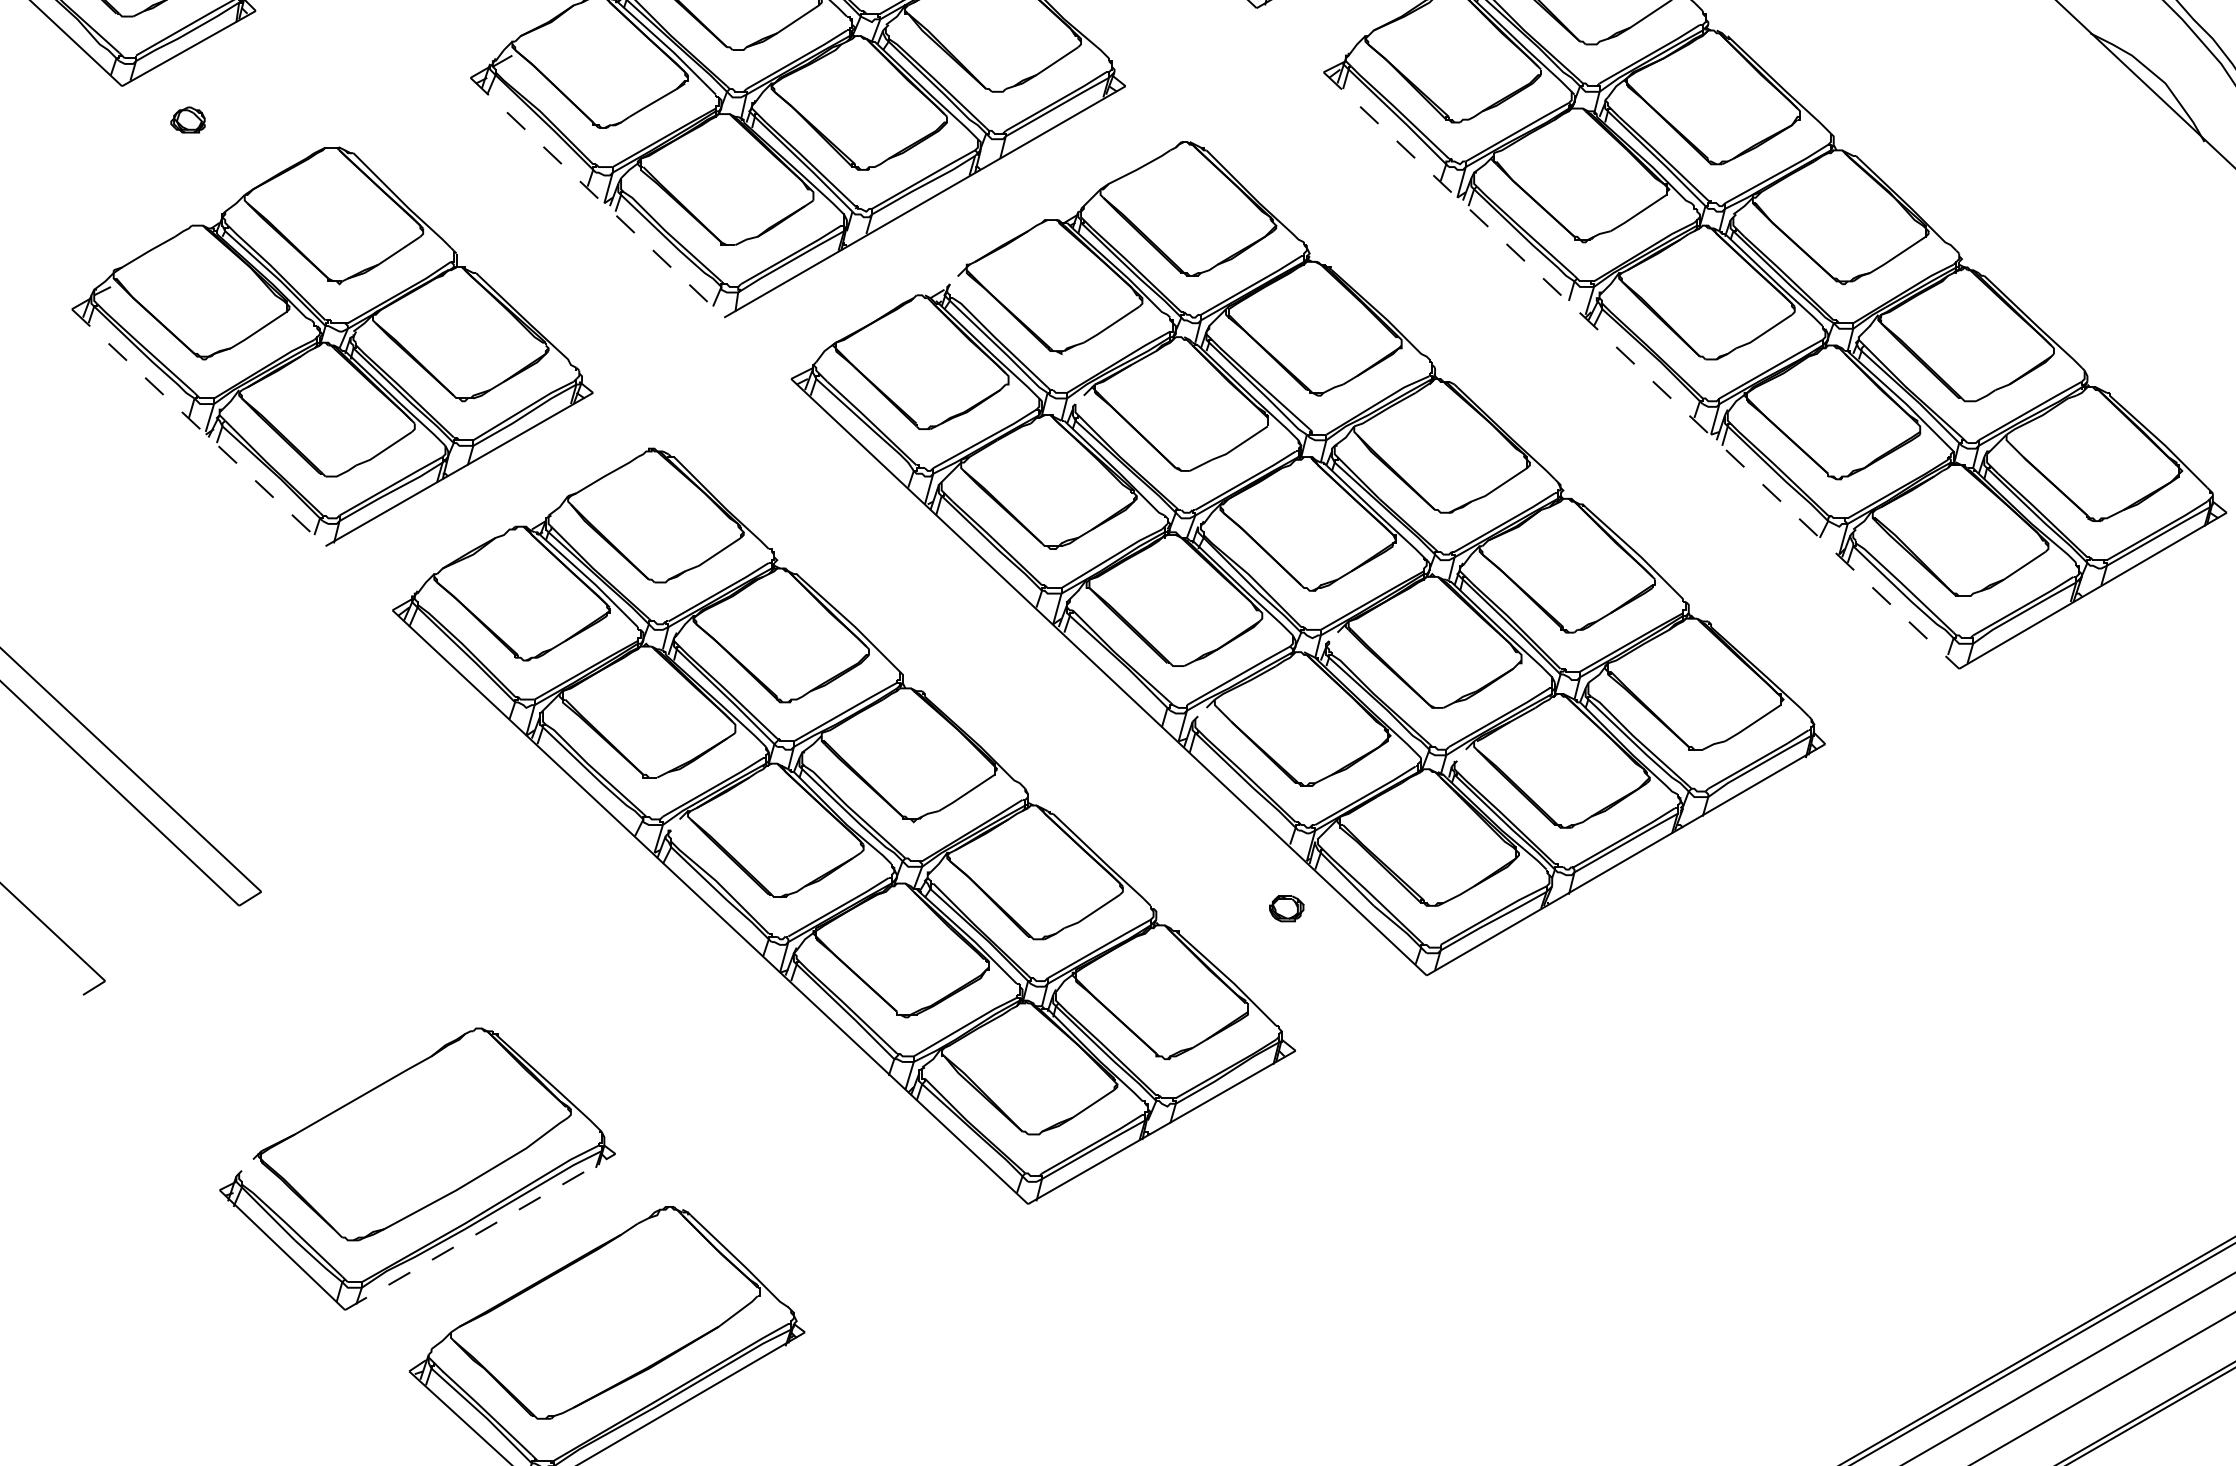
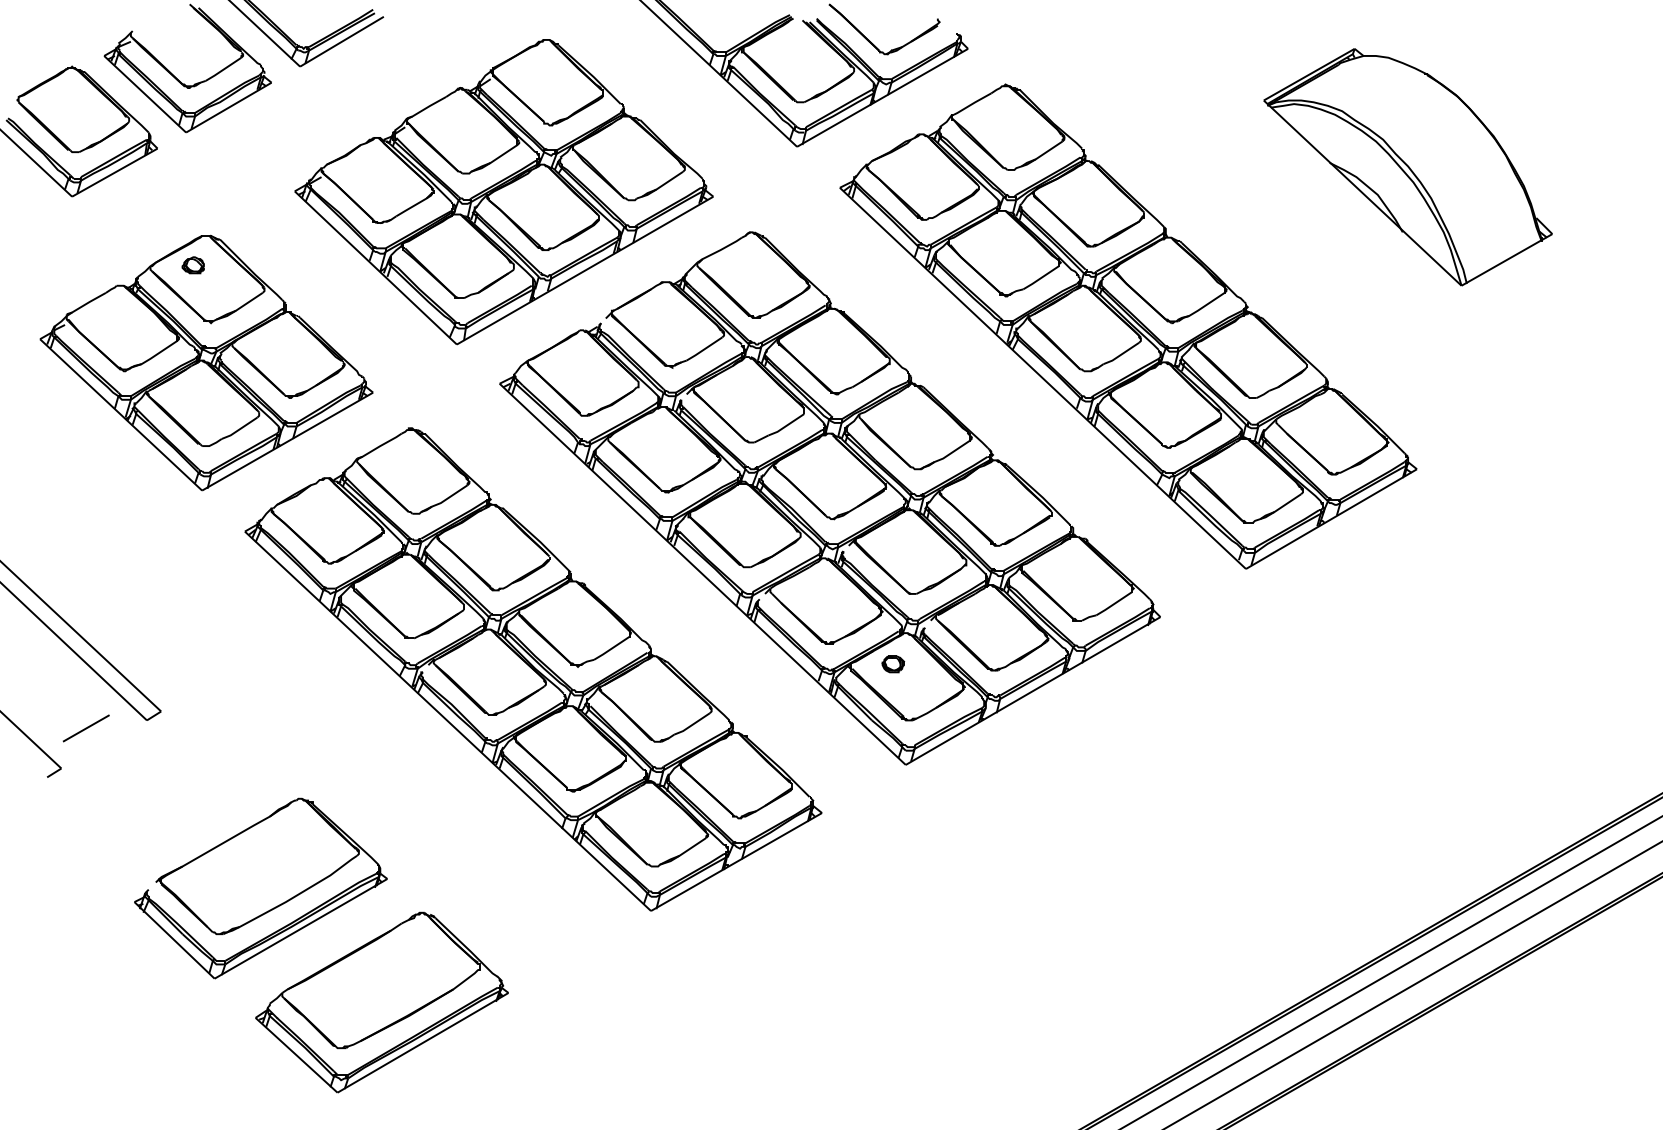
part: (186, 120) -> (192, 265), moved
line: (596, 197) -> (375, 267), dashed -> solid
line: (1642, 370) -> (1043, 378), dashed -> solid
line: (199, 427) -> (121, 414), dashed -> solid
part: (1287, 909) -> (893, 664), moved
line: (143, 918) -> (85, 728), added
line: (481, 1231) -> (301, 928), dashed -> solid

